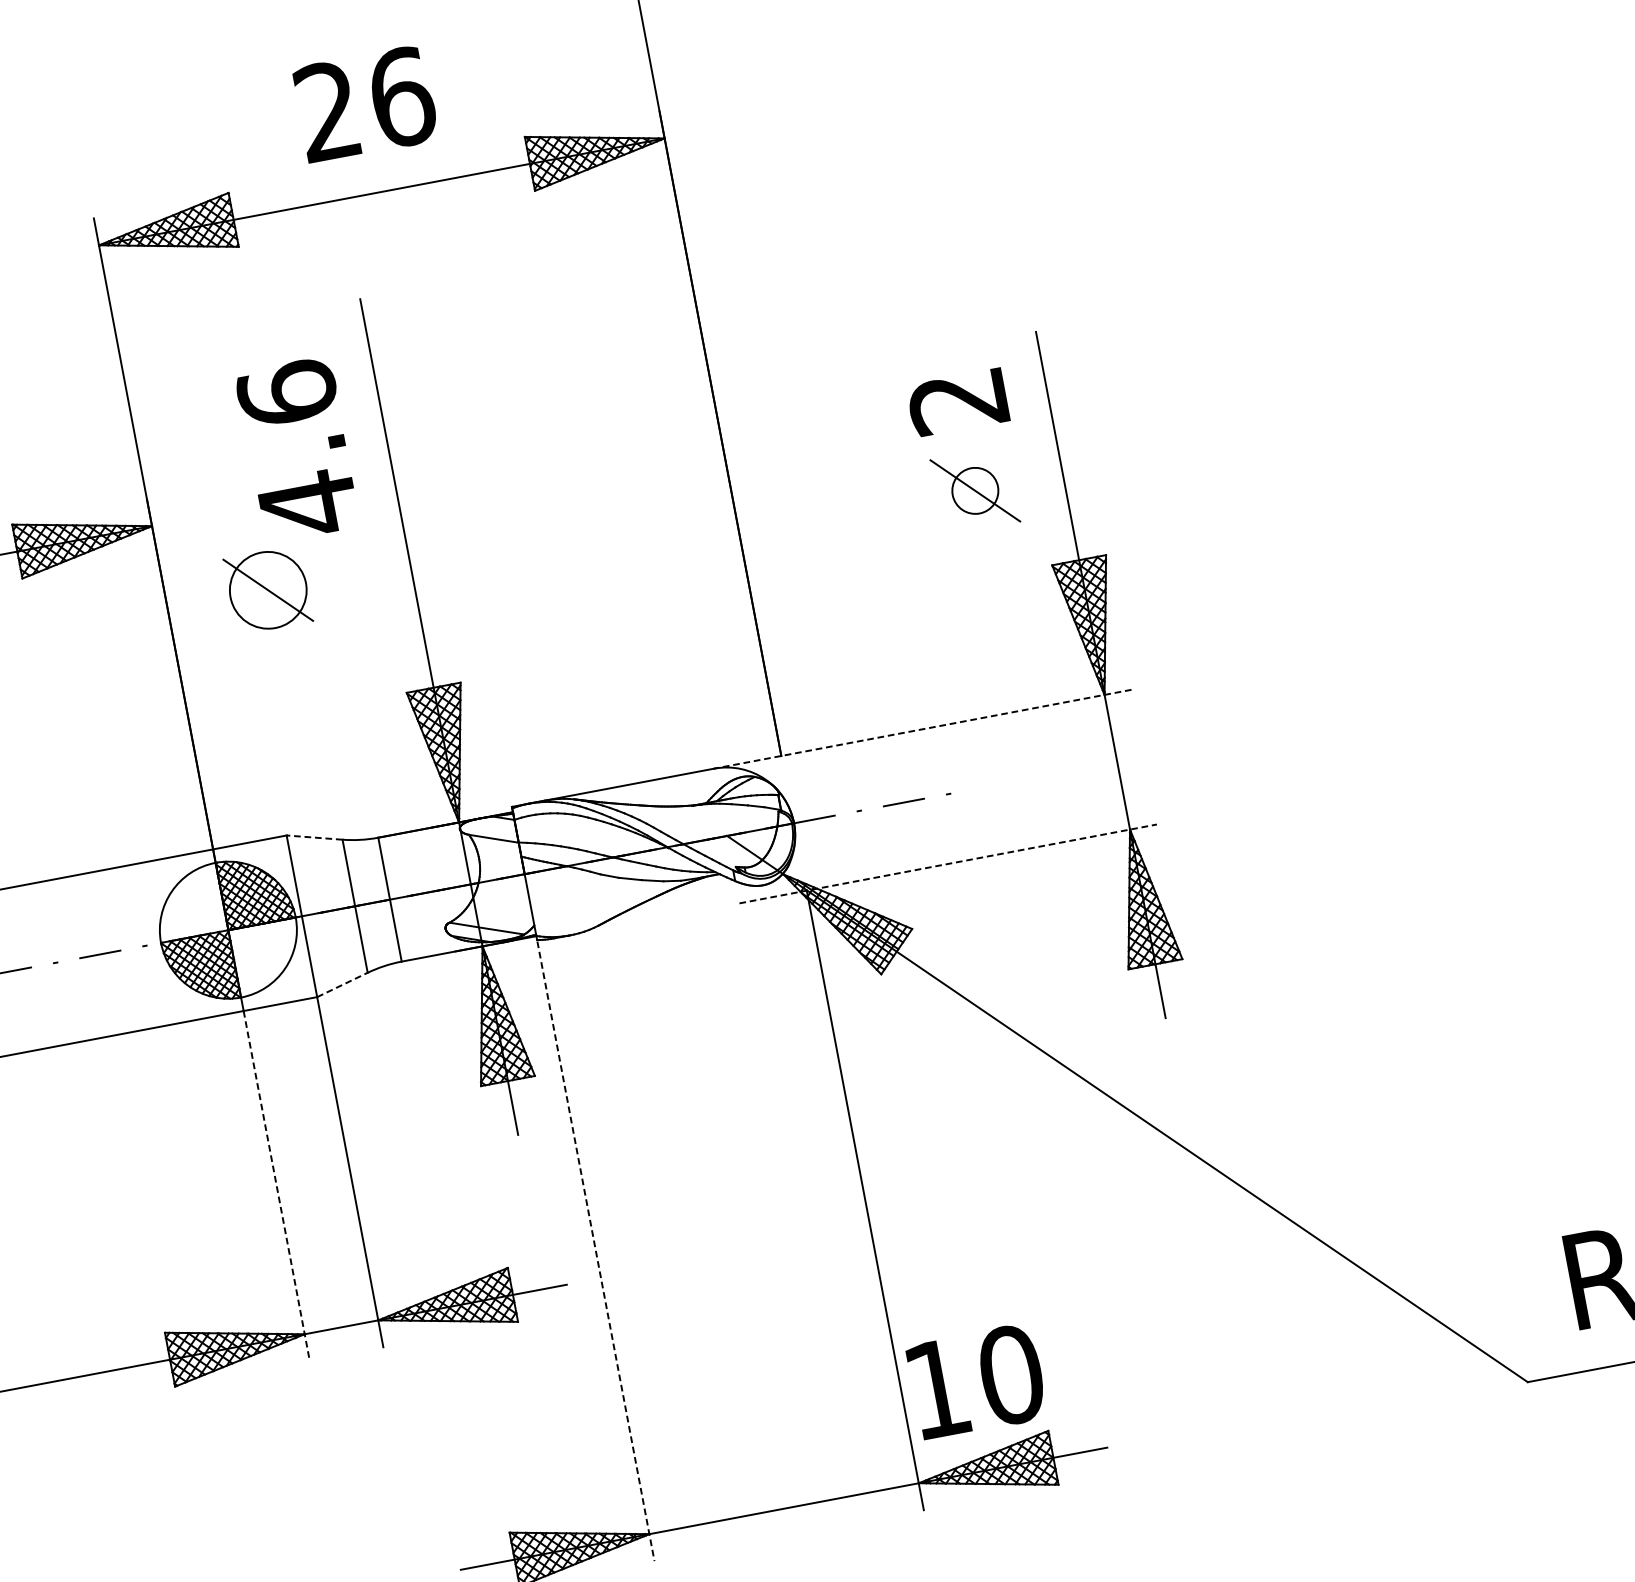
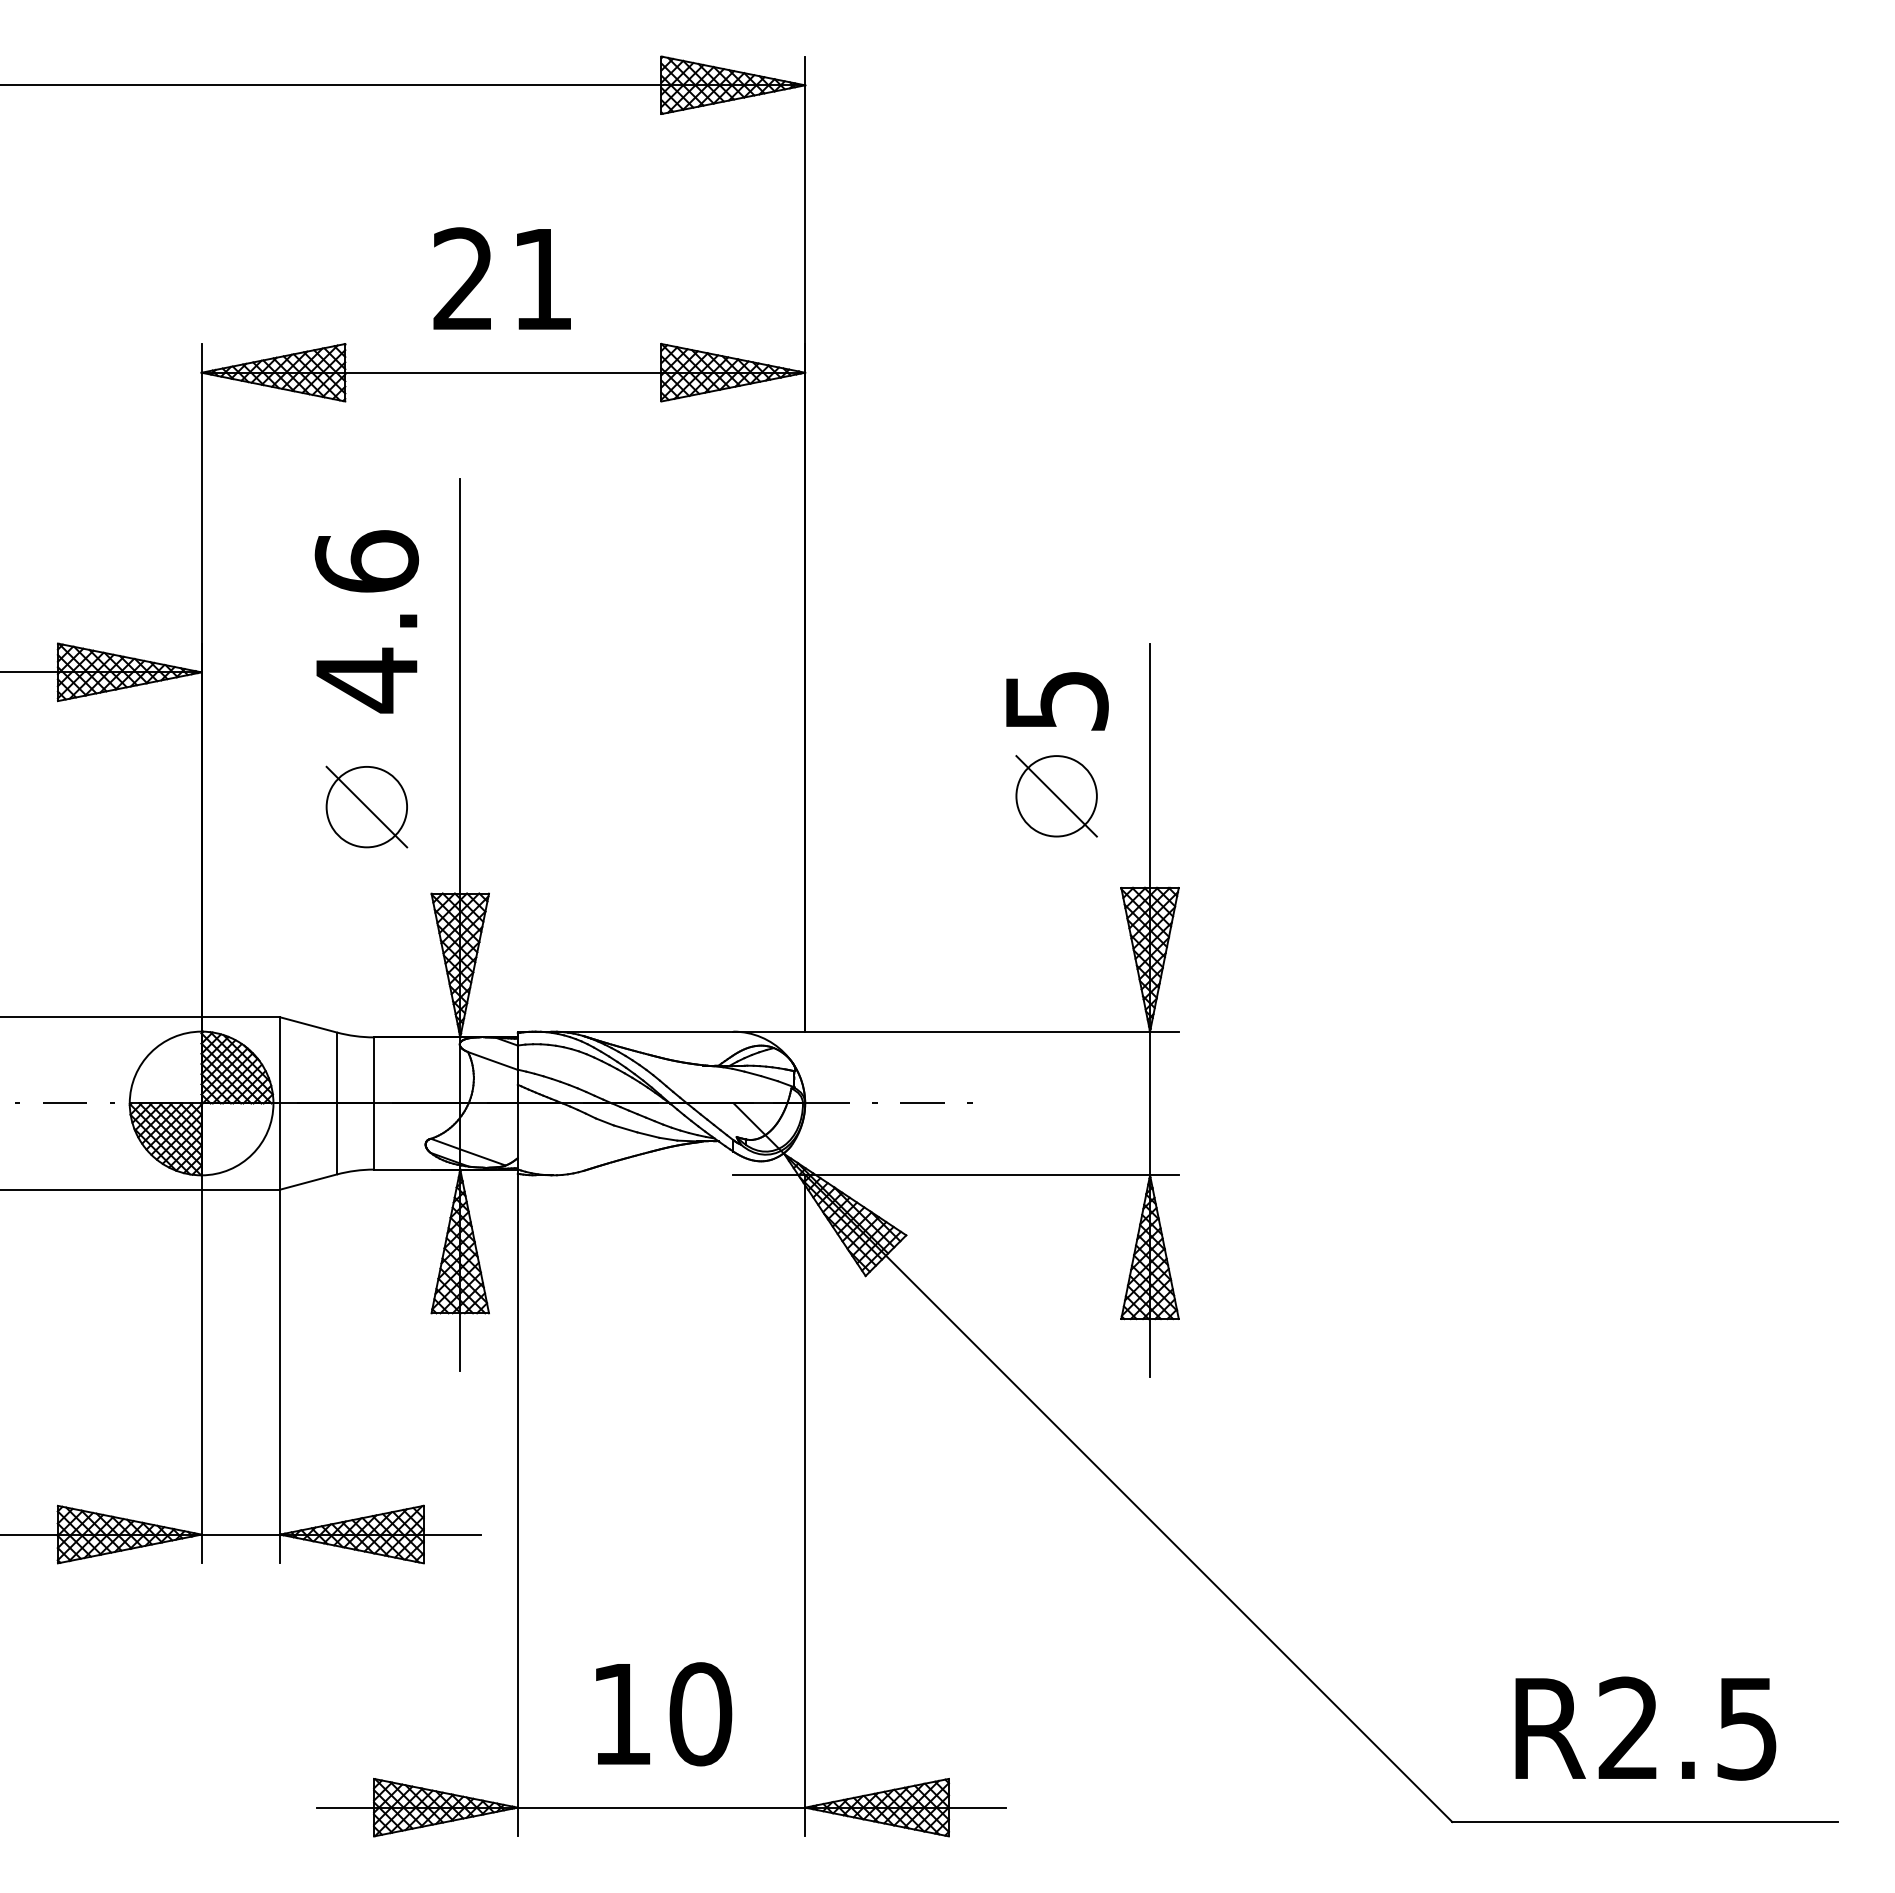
text: (402, 97) -> (543, 279), 26 -> 21
text: (958, 402) -> (1056, 701), 2 -> 5
circle: (975, 491) -> (1056, 796), size x1.67
part: (267, 589) -> (366, 806), moved
line: (923, 729) -> (956, 1031), dashed -> solid
line: (313, 837) -> (307, 1024), dashed -> solid
line: (948, 864) -> (956, 1175), dashed -> solid
line: (342, 984) -> (308, 1181), dashed -> solid
line: (276, 1186) -> (201, 1376), dashed -> solid
line: (595, 1251) -> (517, 1505), dashed -> solid
text: (977, 1381) -> (664, 1714), moved

